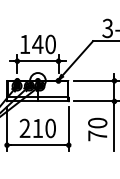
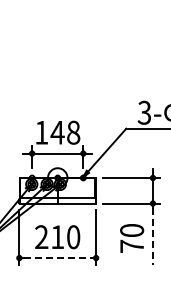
text: (50, 44) -> (73, 132), 140 -> 148
line: (114, 127) -> (152, 236), solid -> dashed
line: (37, 145) -> (57, 258), solid -> dashed

